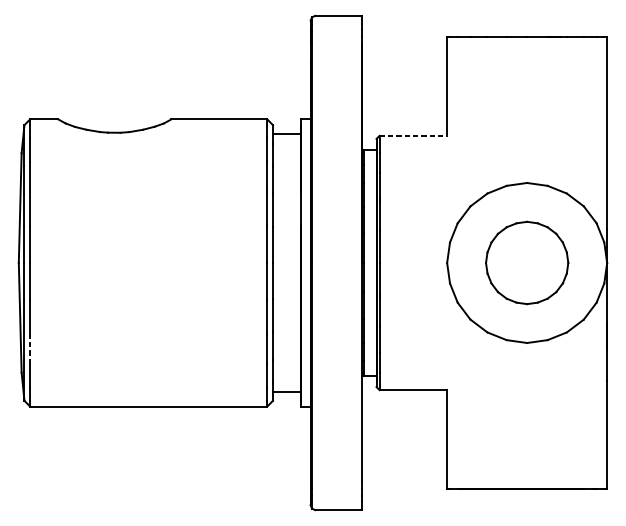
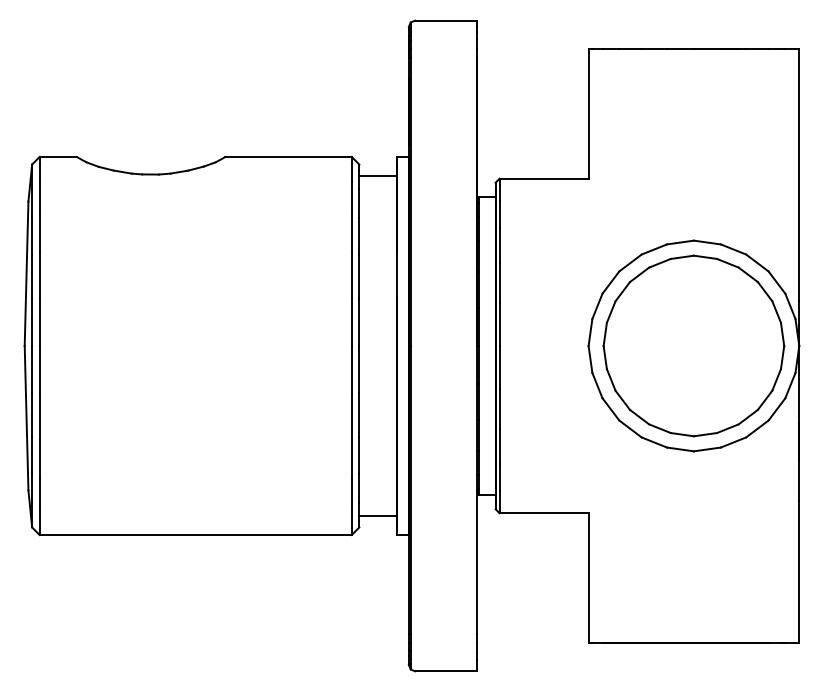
line: (413, 135) -> (544, 178), dashed -> solid
part: (526, 262) -> (693, 345), size x1.67
line: (30, 349) -> (39, 459), dashed -> solid

